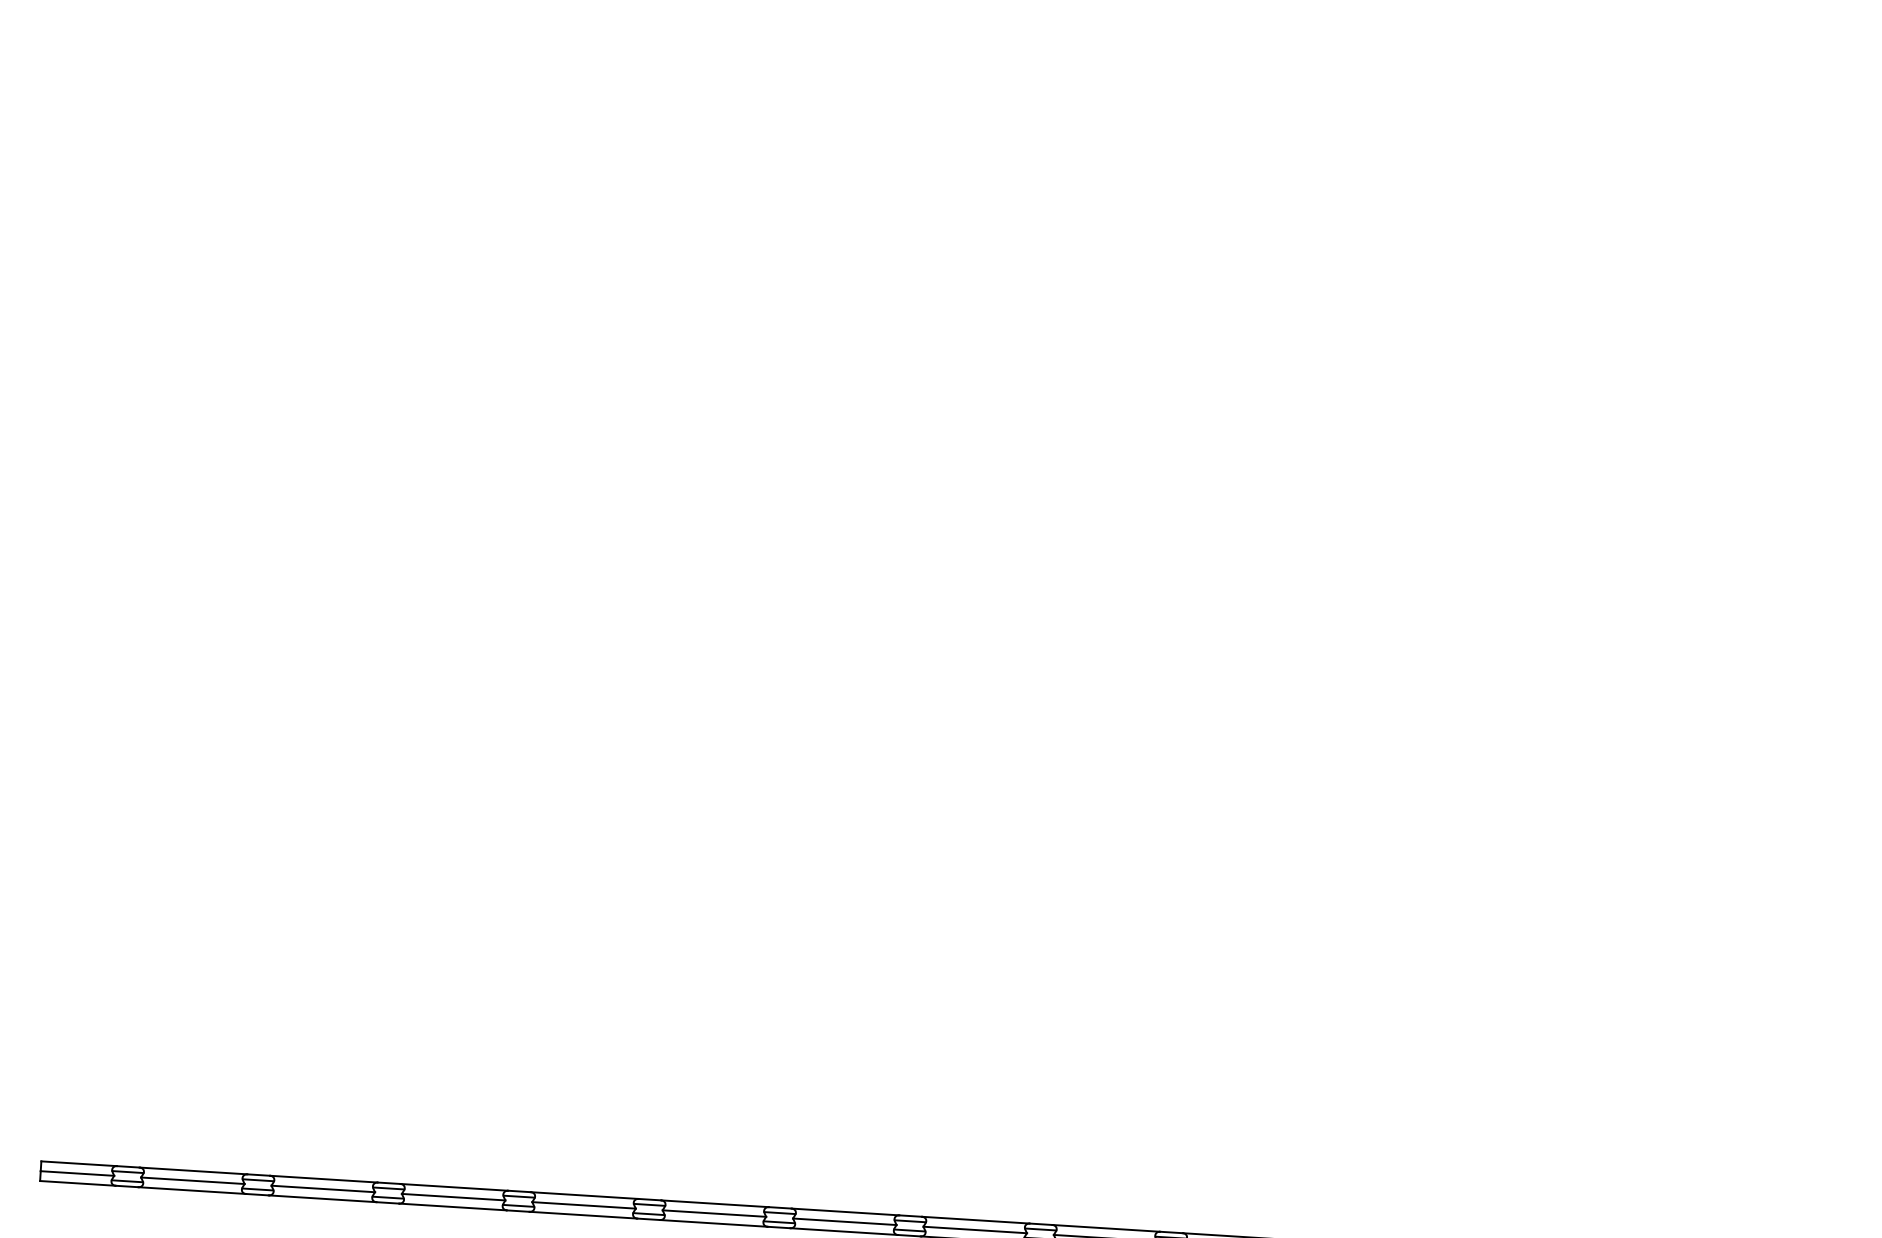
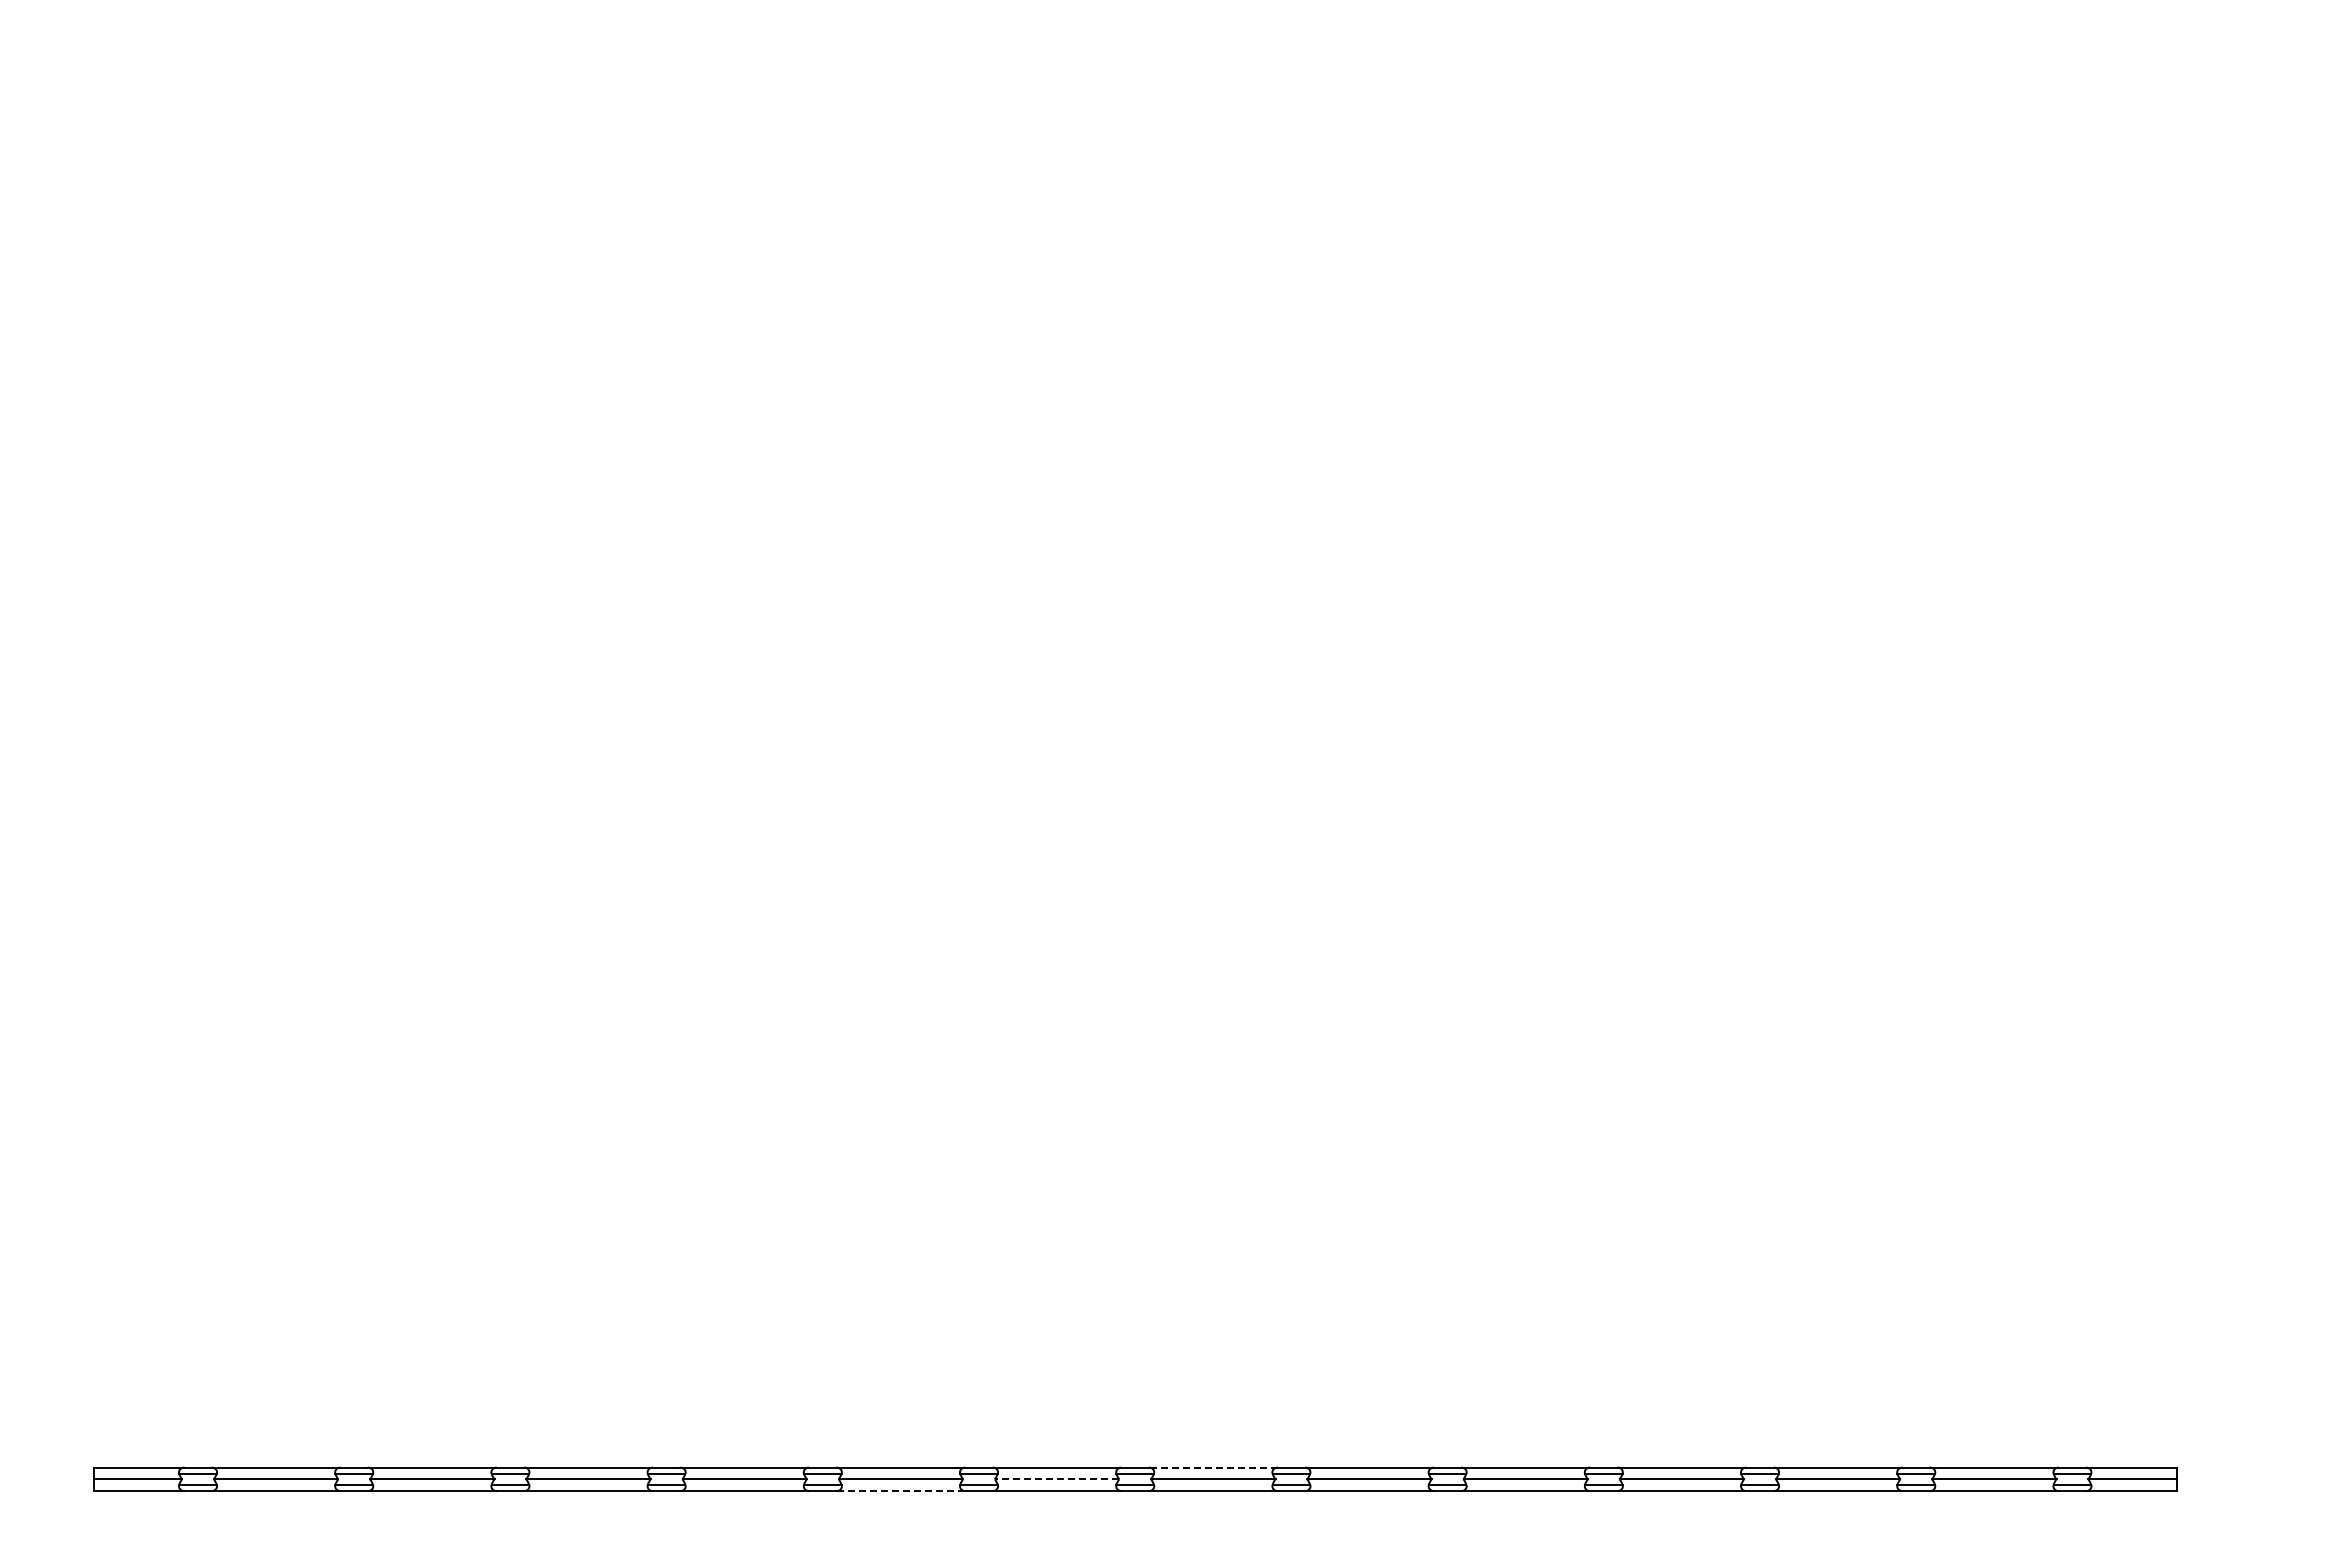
line: (976, 1220) -> (1213, 1467), solid -> dashed
line: (844, 1221) -> (1056, 1479), solid -> dashed
line: (713, 1223) -> (900, 1491), solid -> dashed

